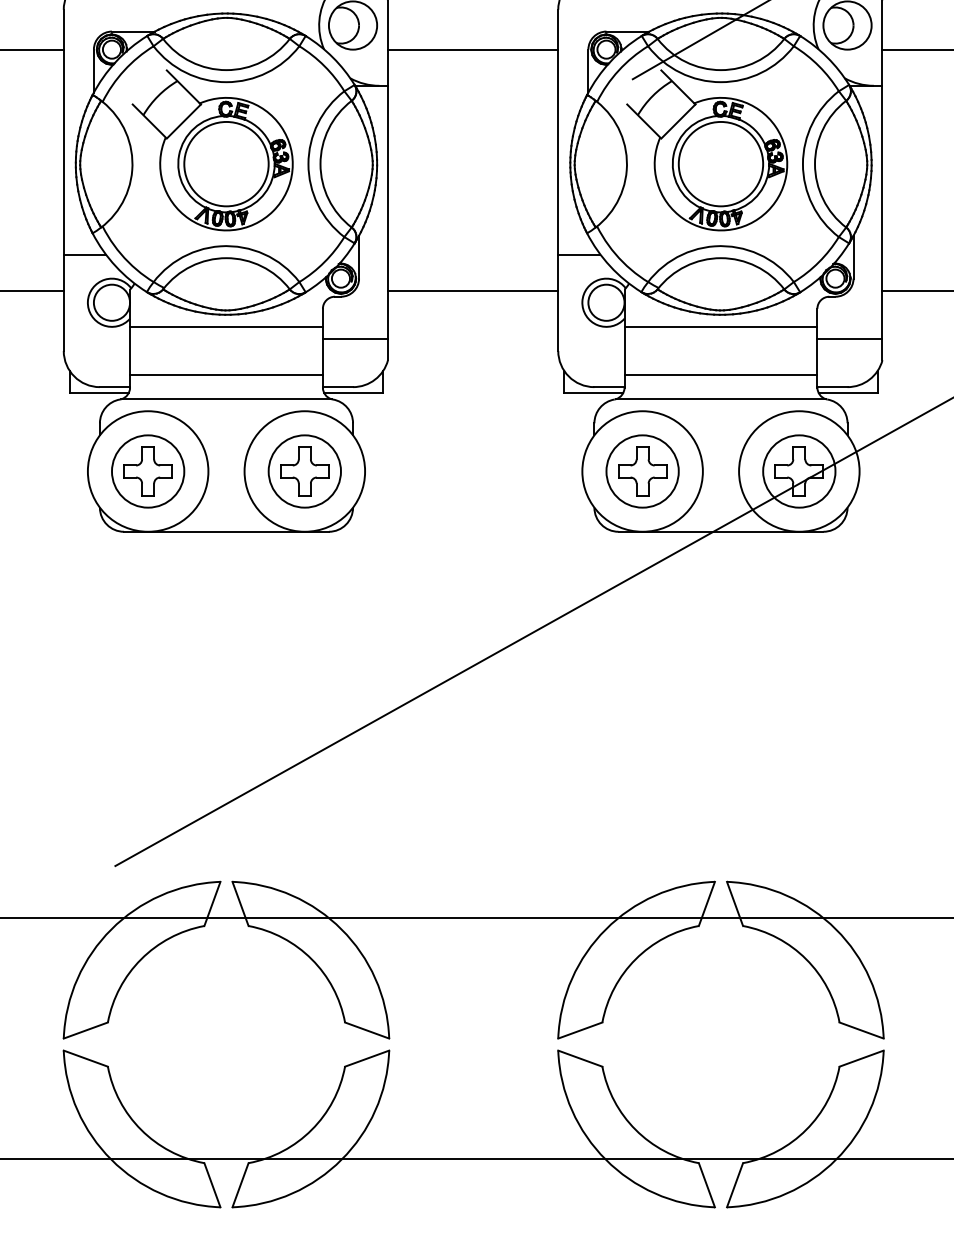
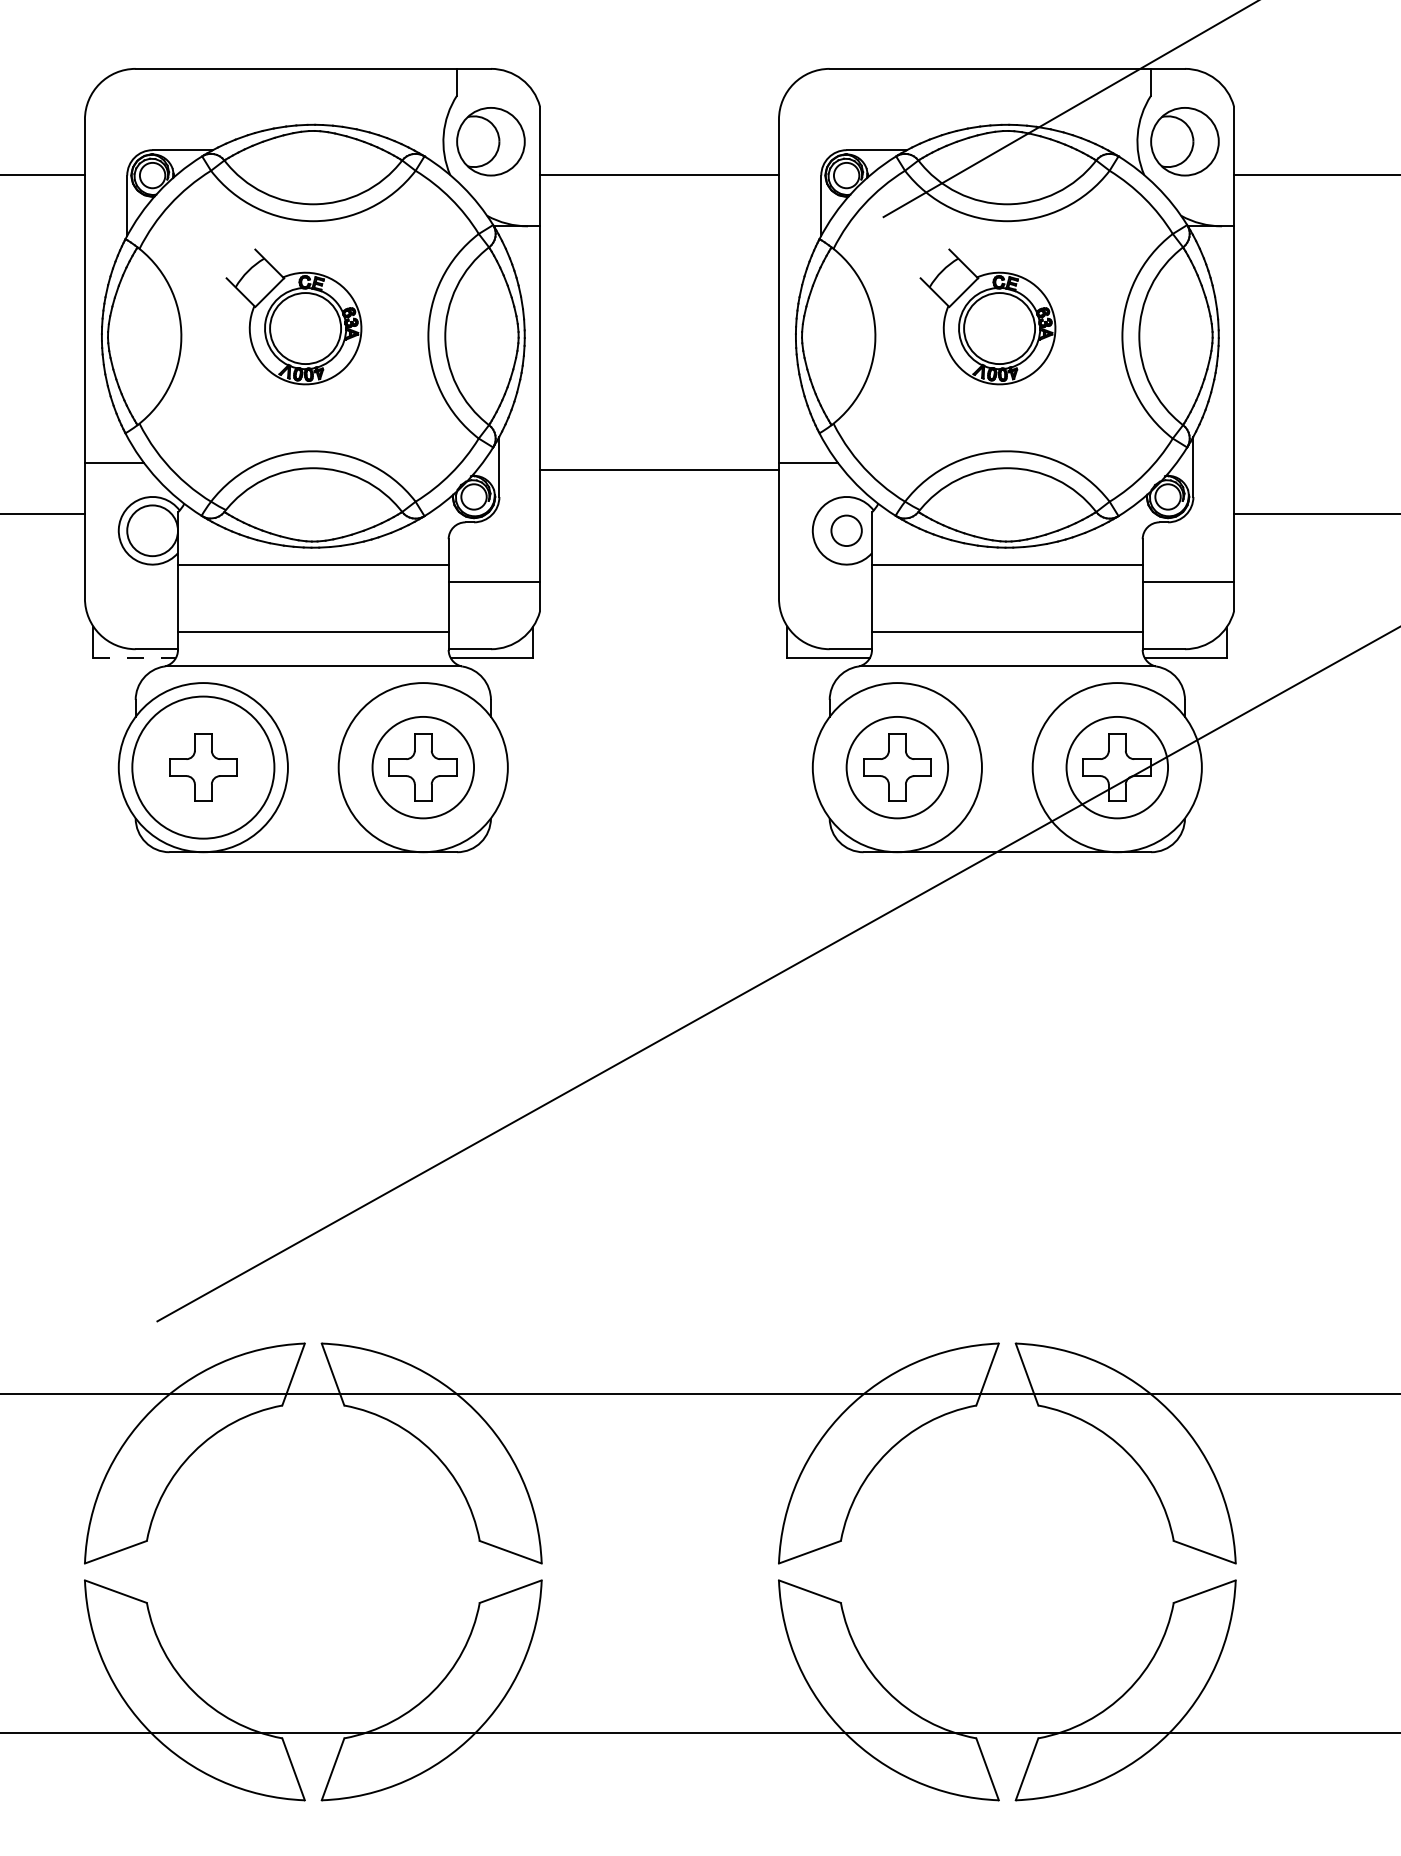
part: (212, 150) -> (293, 316), size x0.6
part: (706, 150) -> (987, 316), size x0.6
line: (473, 291) -> (659, 470), moved
circle: (606, 302) -> (846, 530), size x0.6
line: (99, 393) -> (135, 657), solid -> dashed
circle: (148, 471) -> (203, 767), size x1.4

